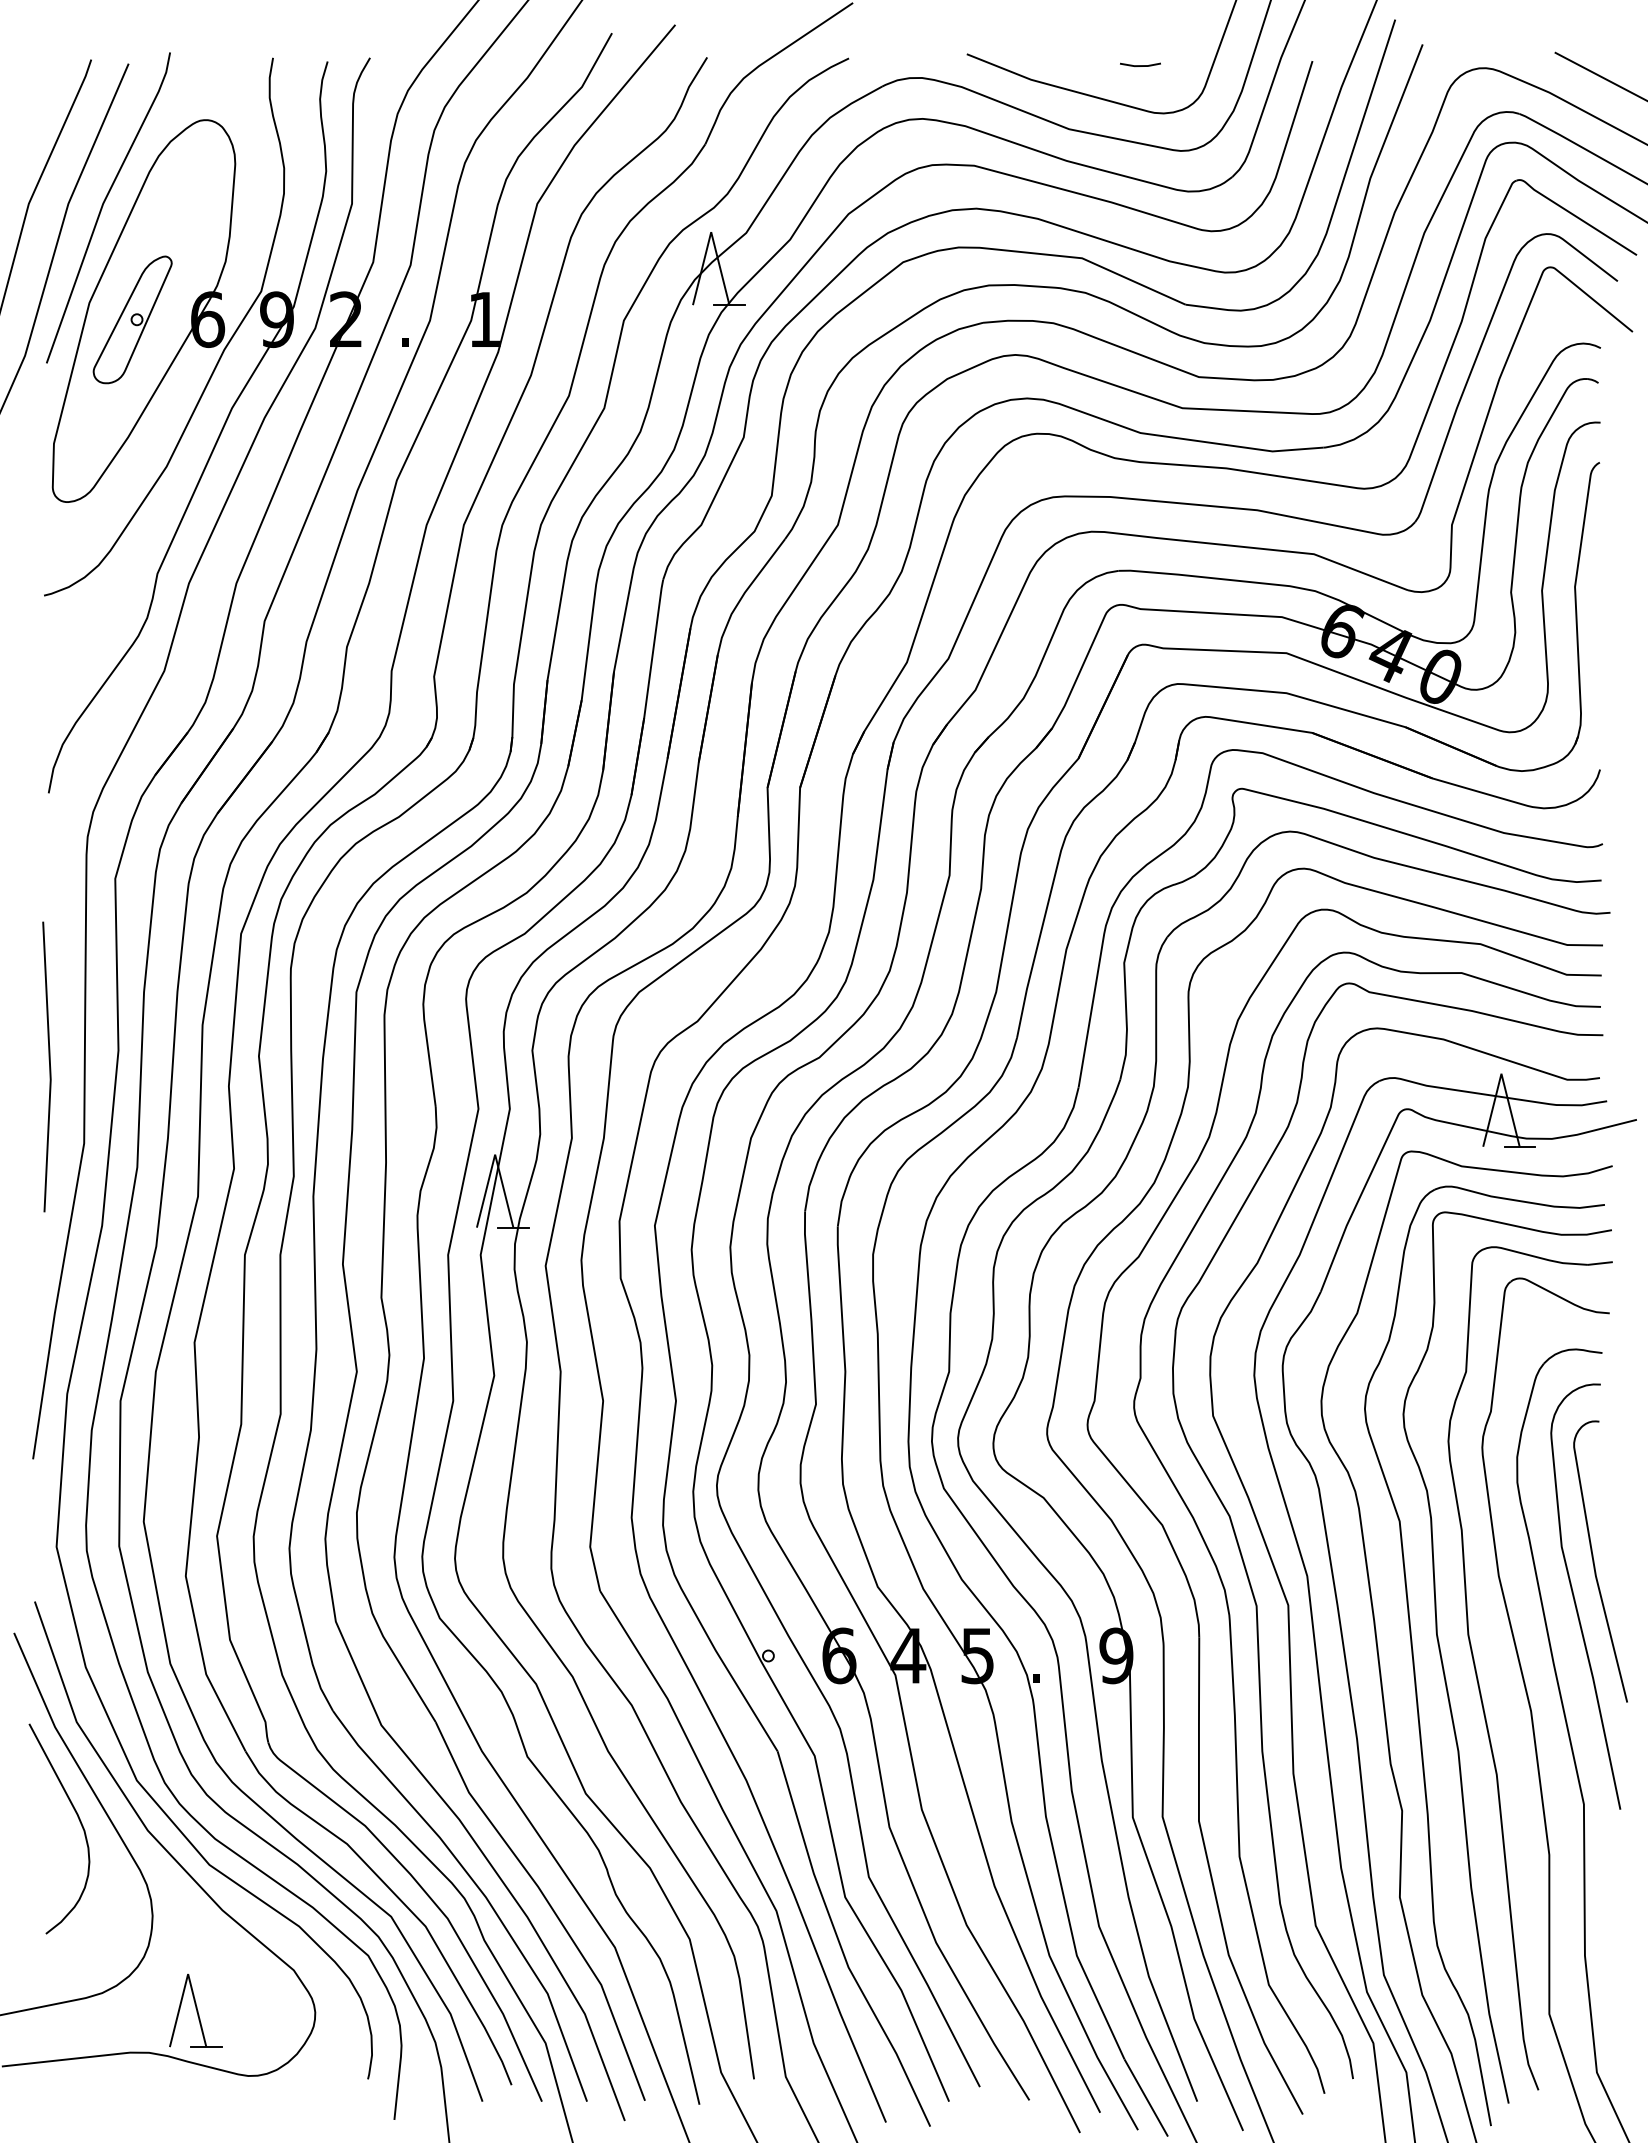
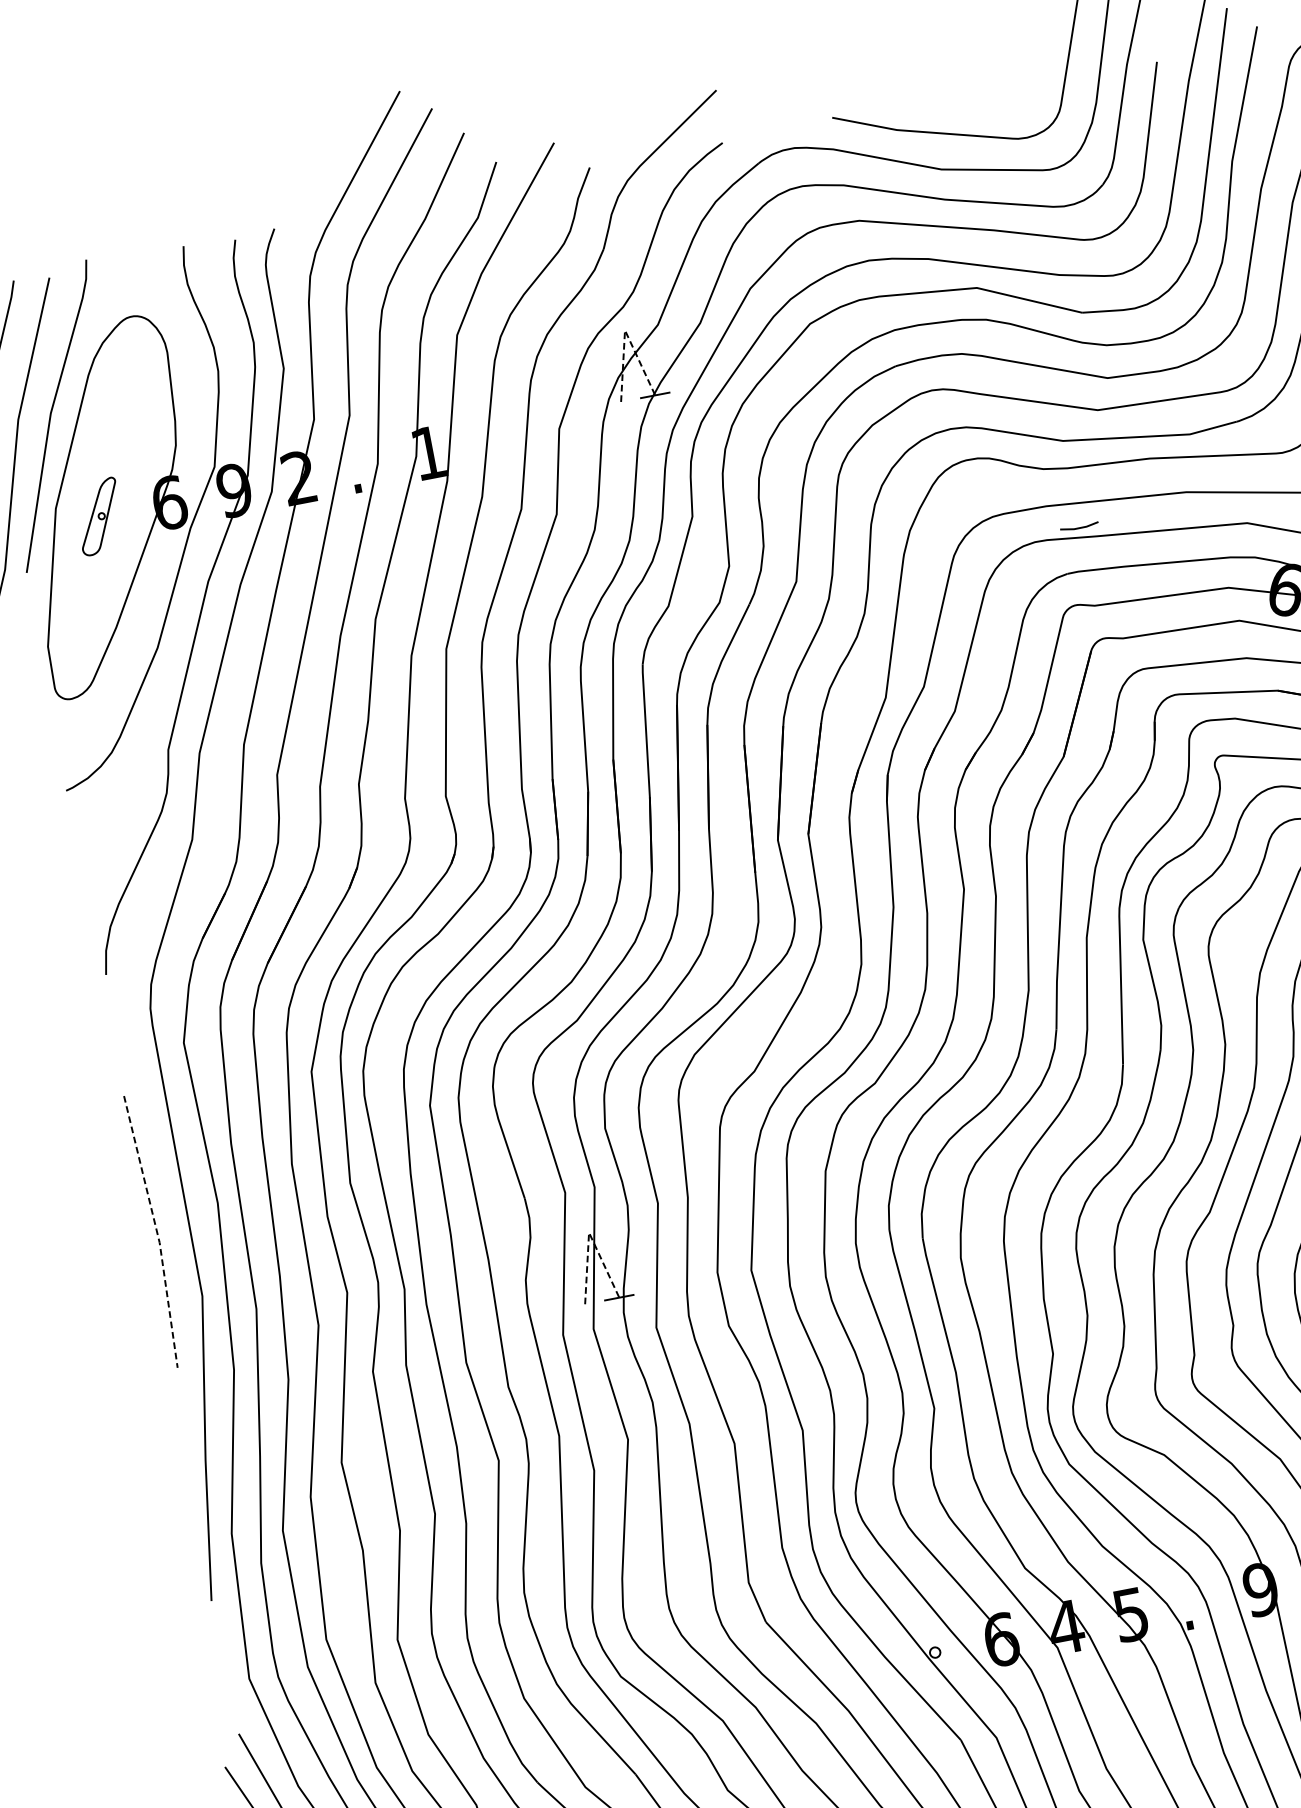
line: (1140, 65) -> (1079, 527), moved
line: (711, 232) -> (625, 330), solid -> dashed
part: (132, 319) -> (99, 516), size x0.6
line: (50, 1067) -> (157, 1231), solid -> dashed
line: (495, 1154) -> (589, 1232), solid -> dashed

